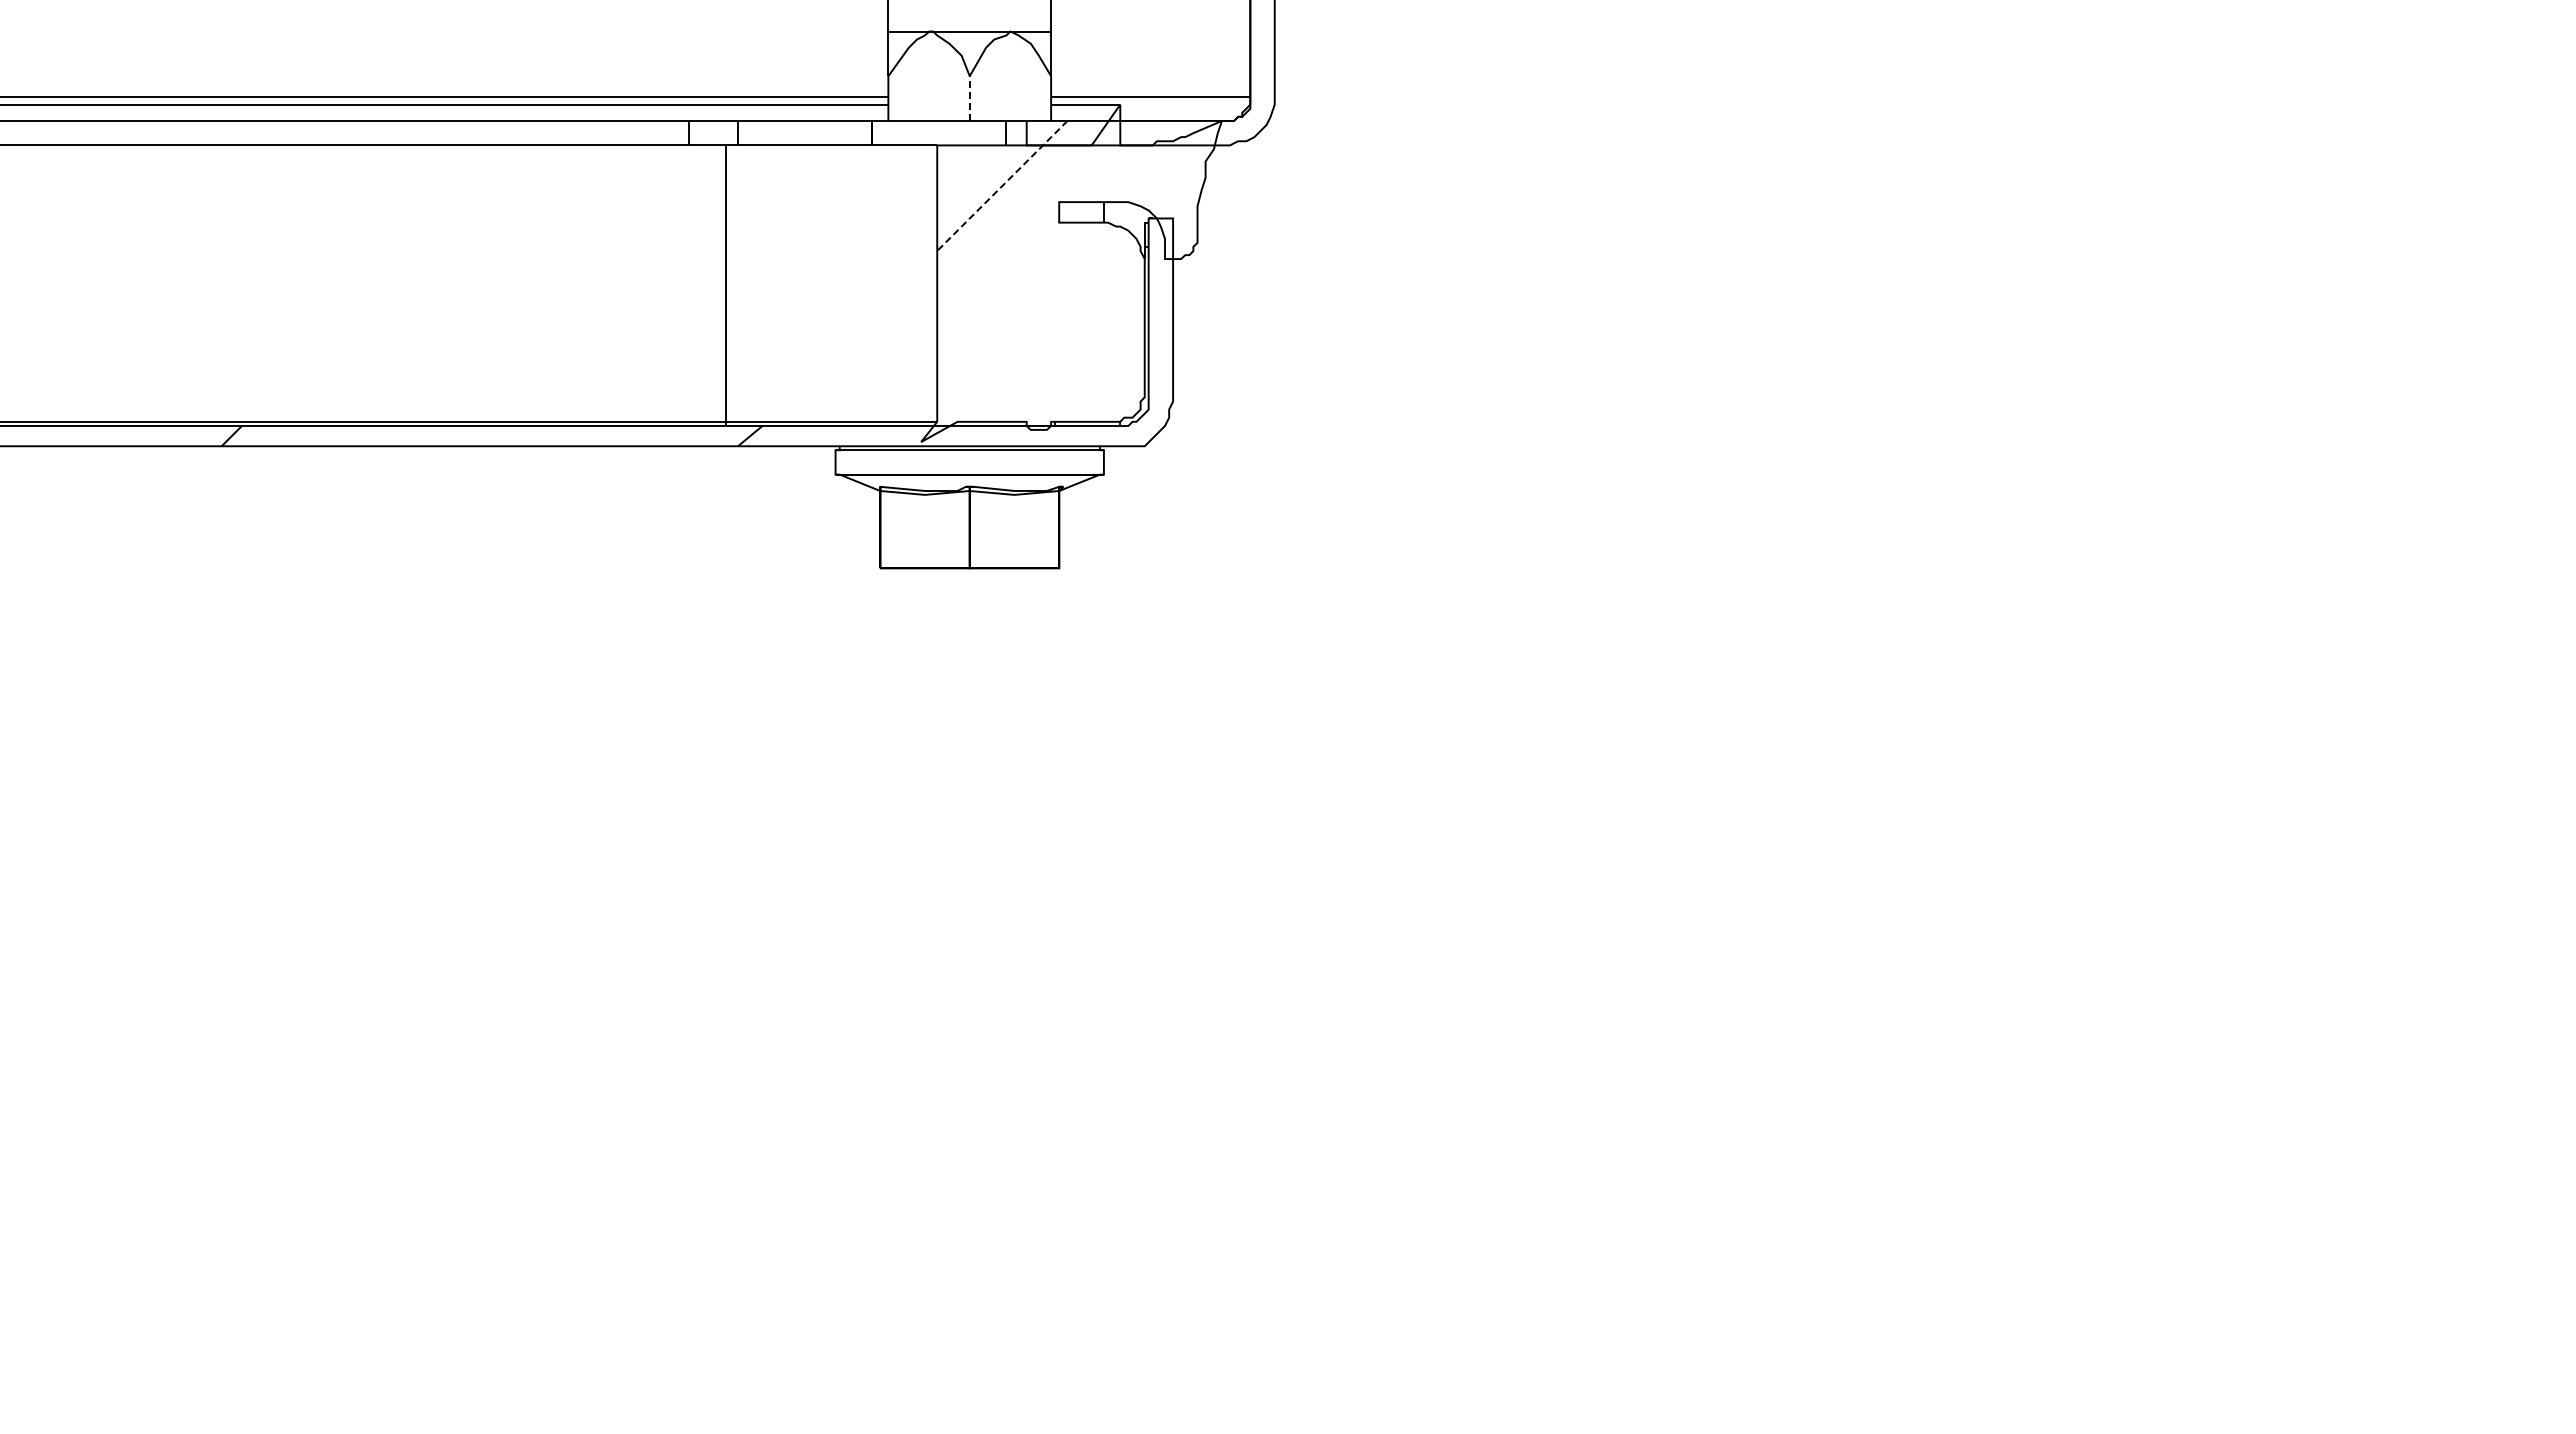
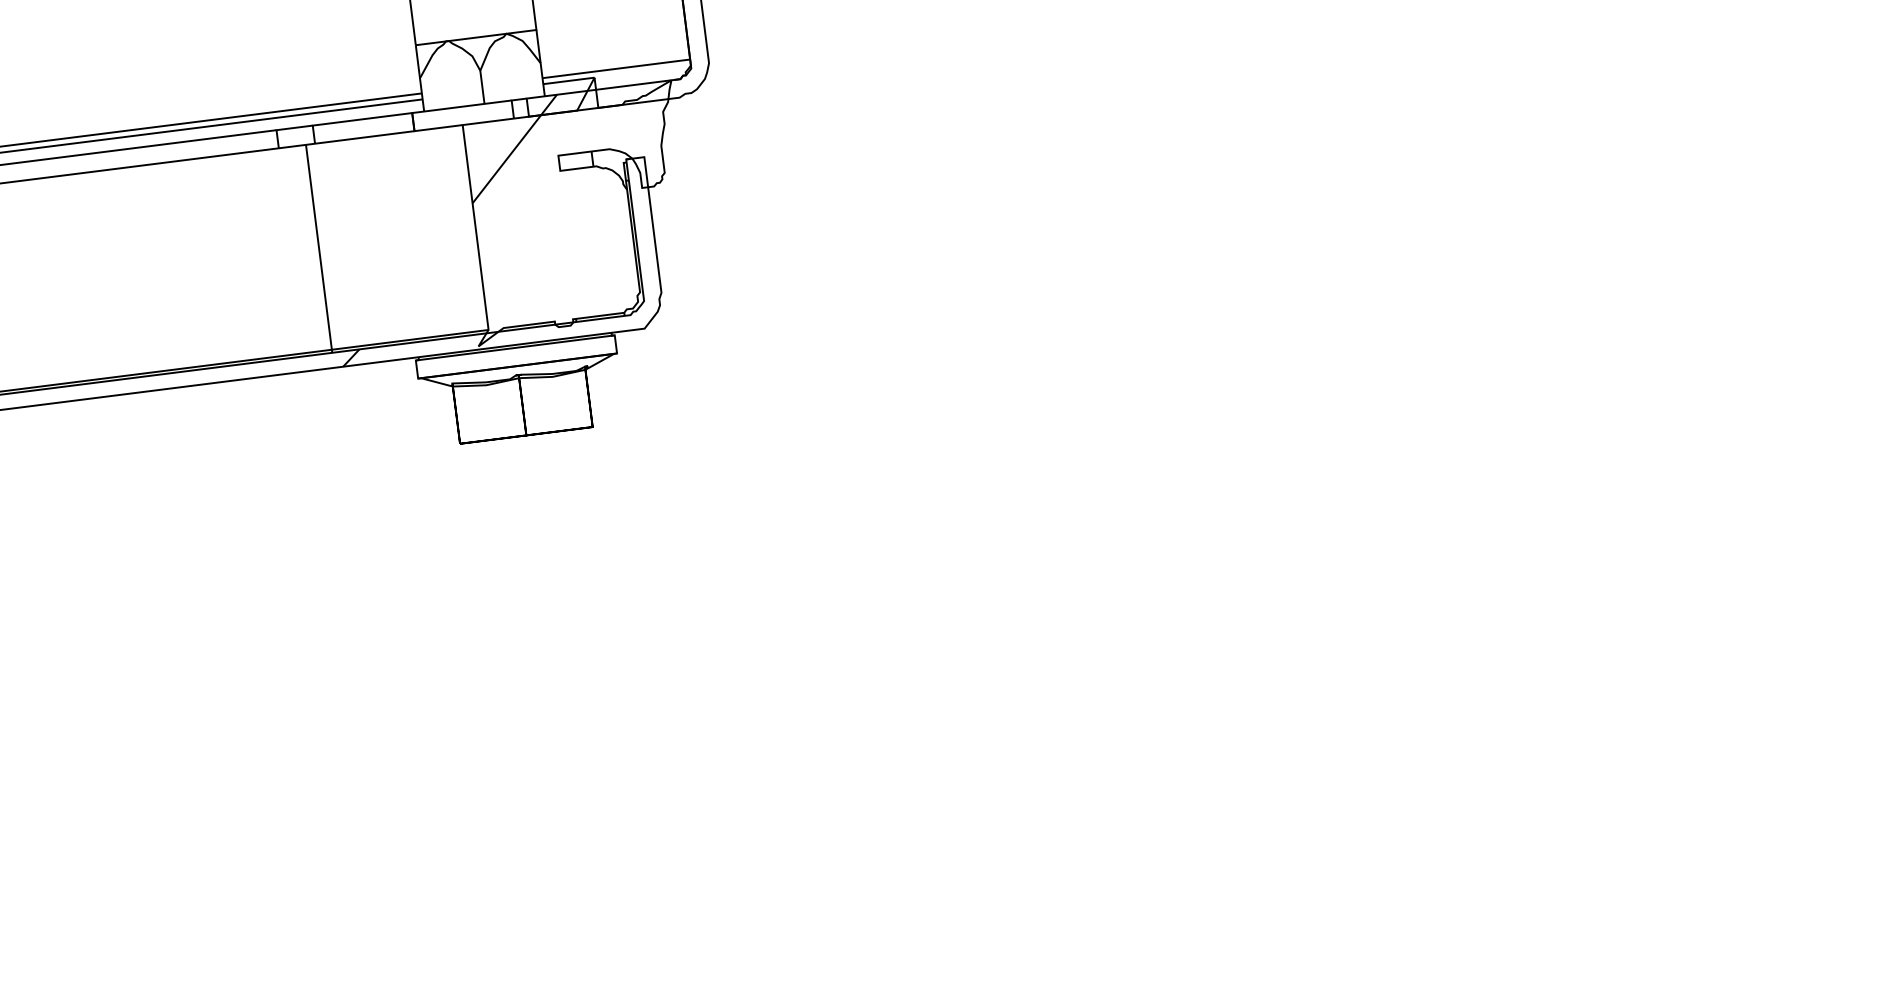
line: (969, 98) -> (482, 87), dashed -> solid
line: (1002, 185) -> (514, 148), dashed -> solid

